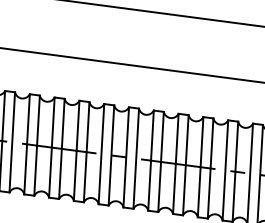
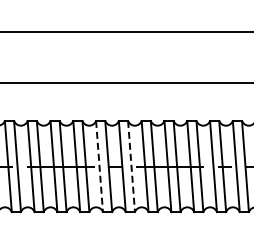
line: (101, 154) -> (99, 166), solid -> dashed
line: (136, 158) -> (131, 166), solid -> dashed

